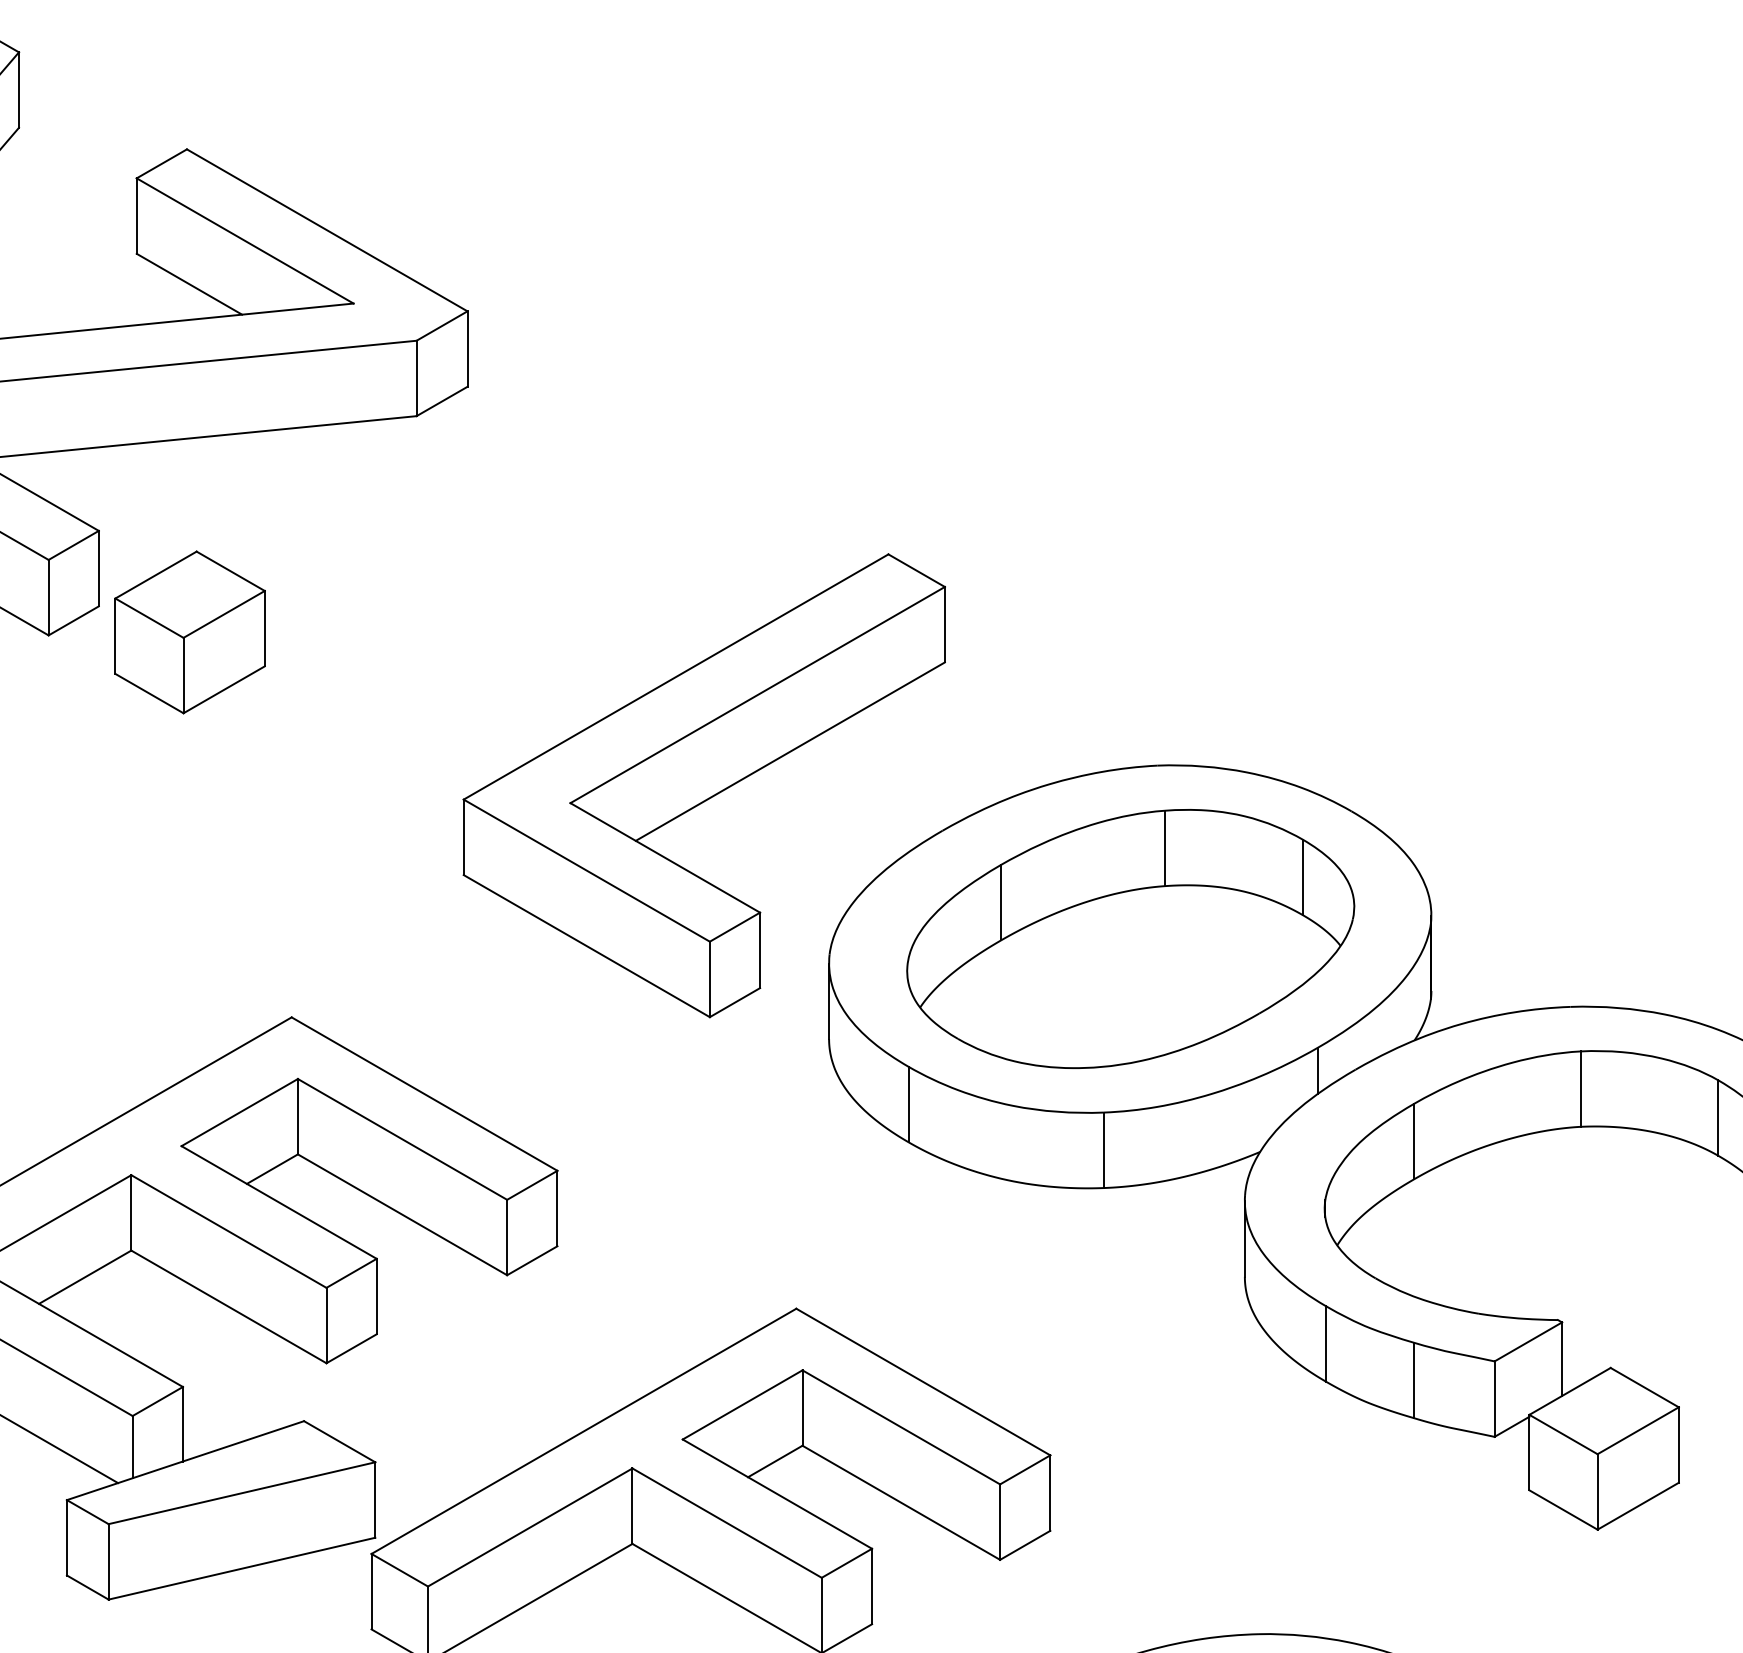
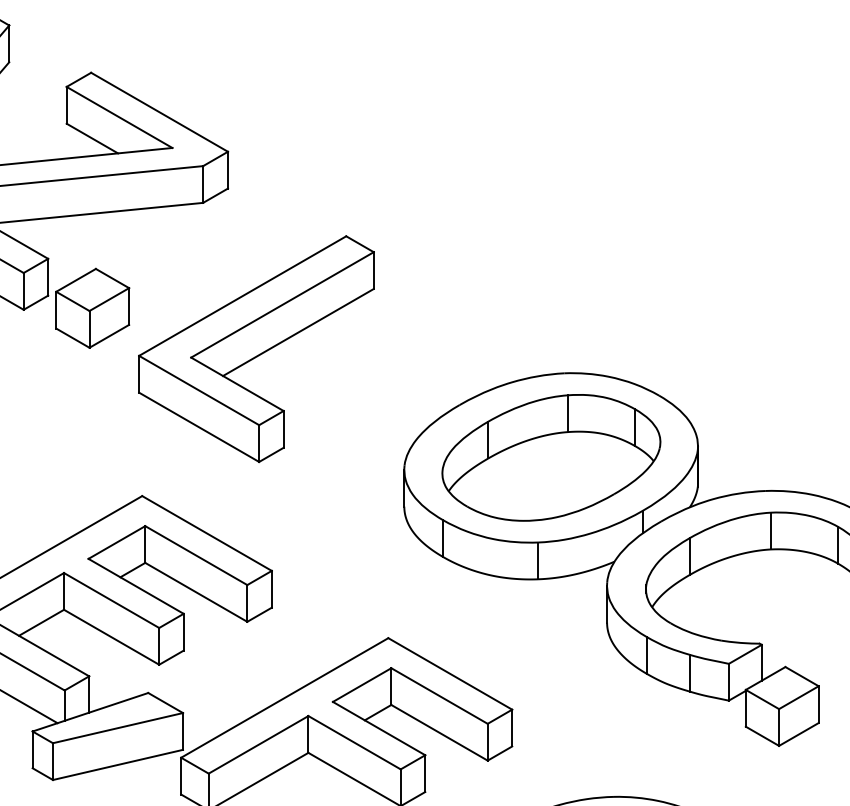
part: (704, 786) -> (256, 349), moved

